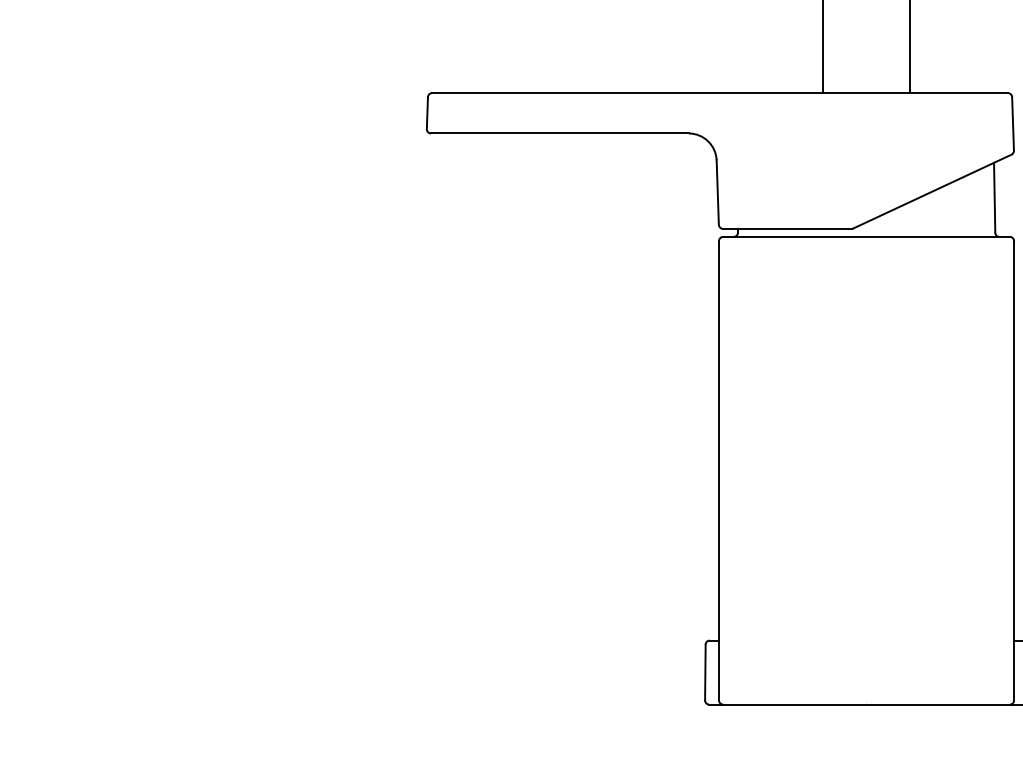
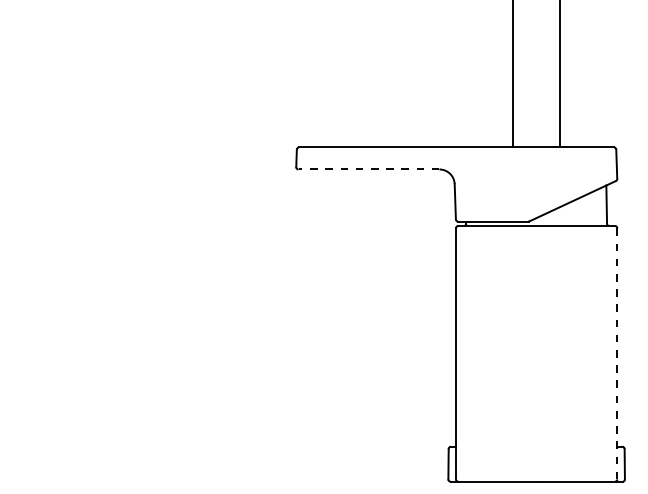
line: (558, 133) -> (368, 169), solid -> dashed
line: (1014, 470) -> (617, 353), solid -> dashed

